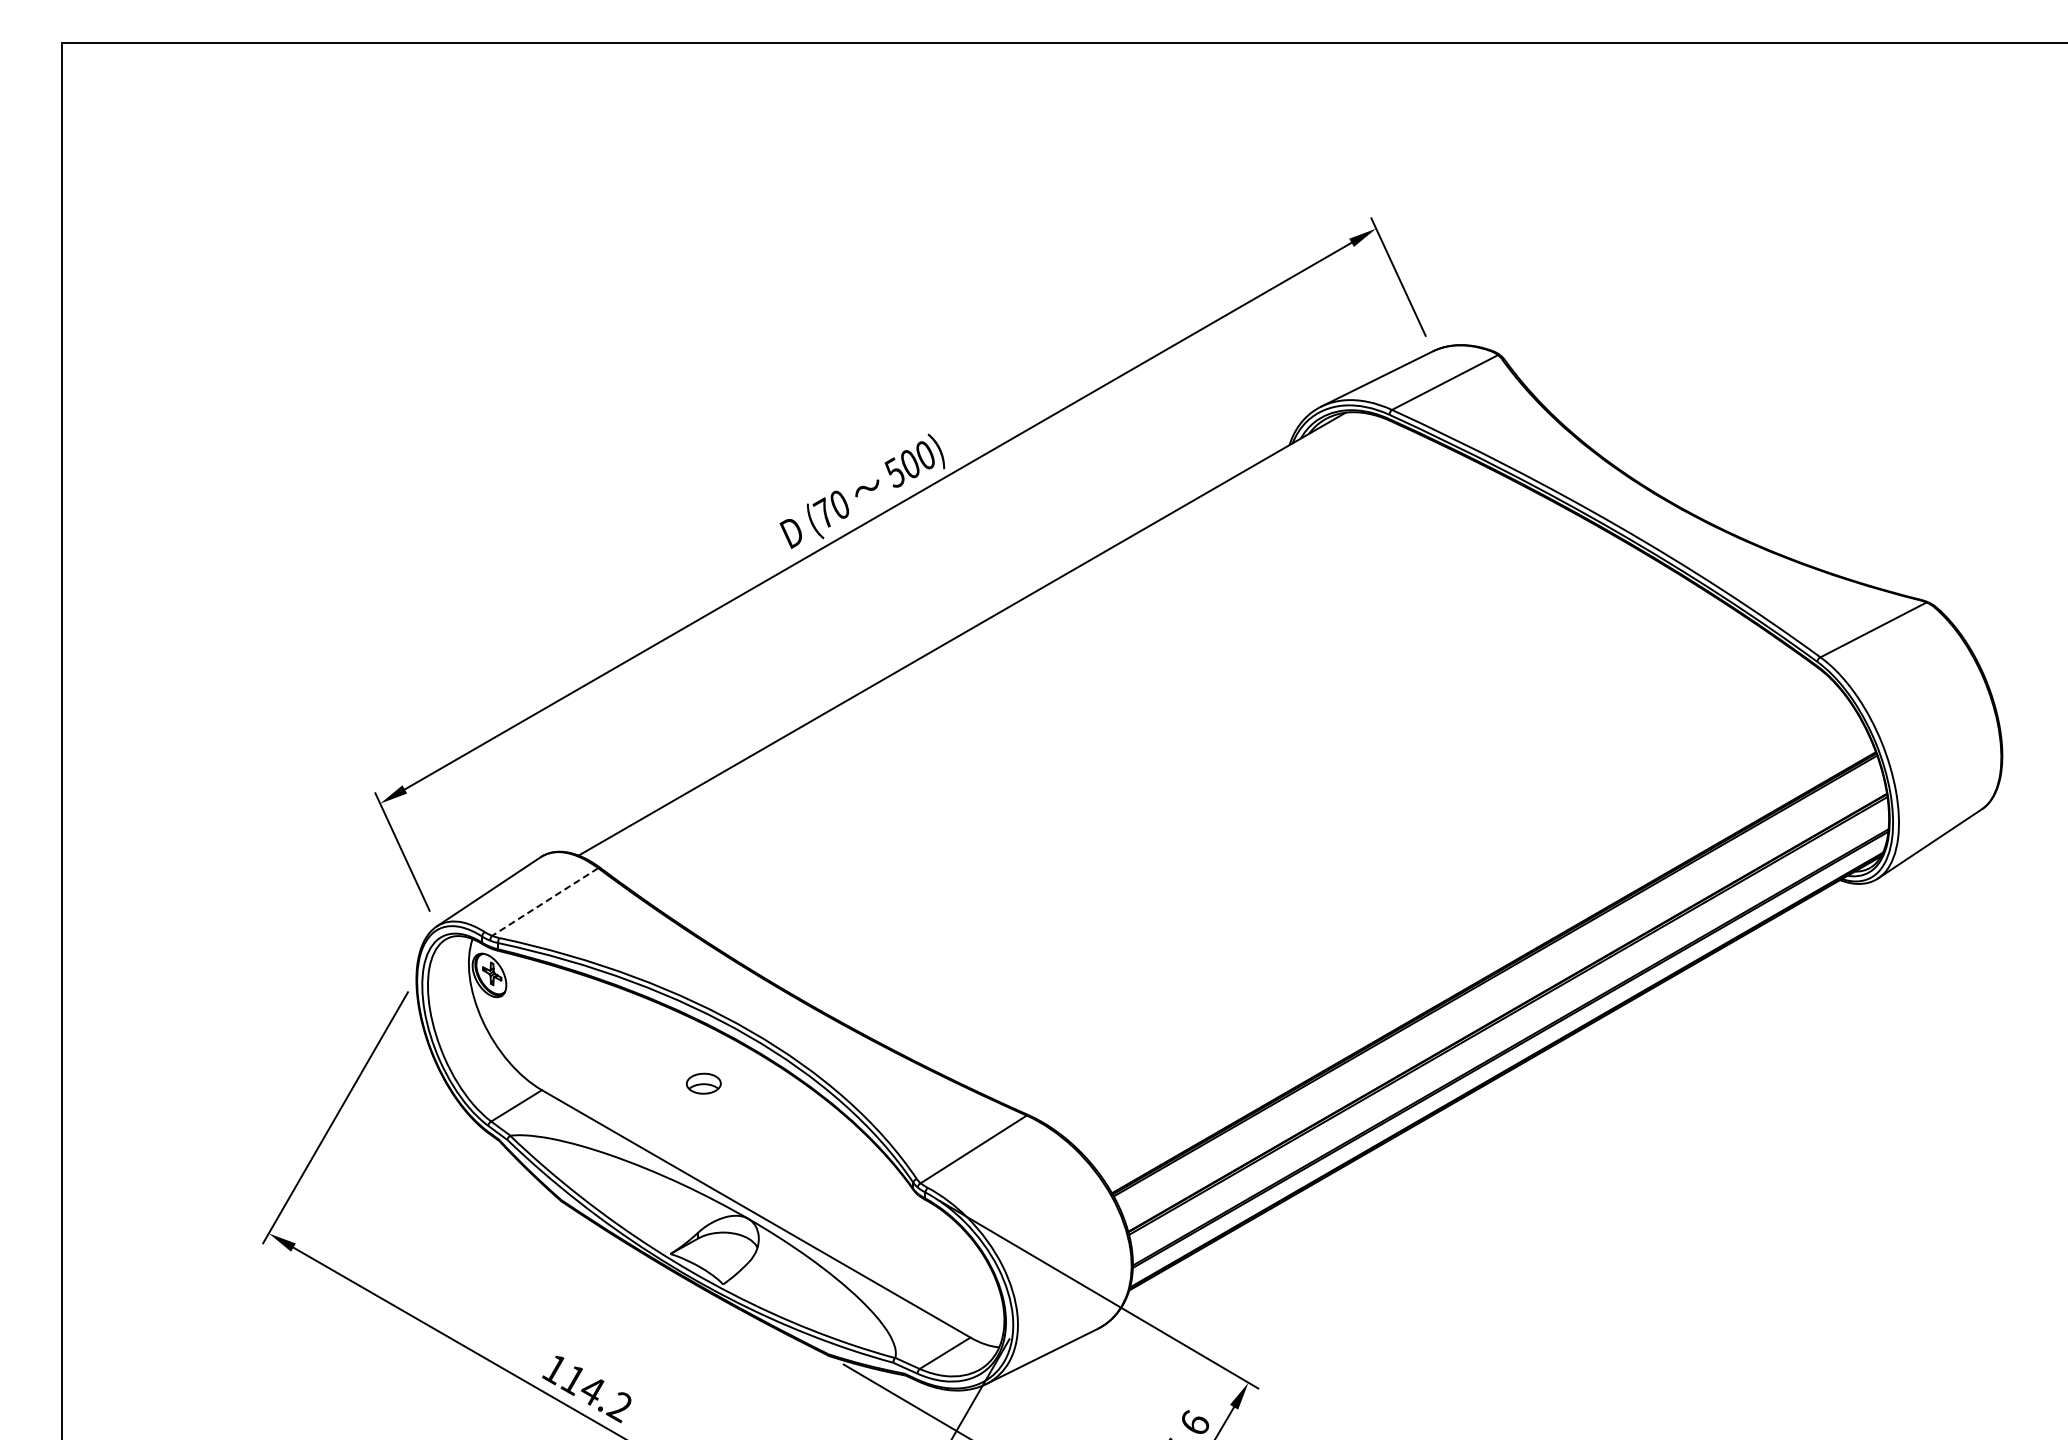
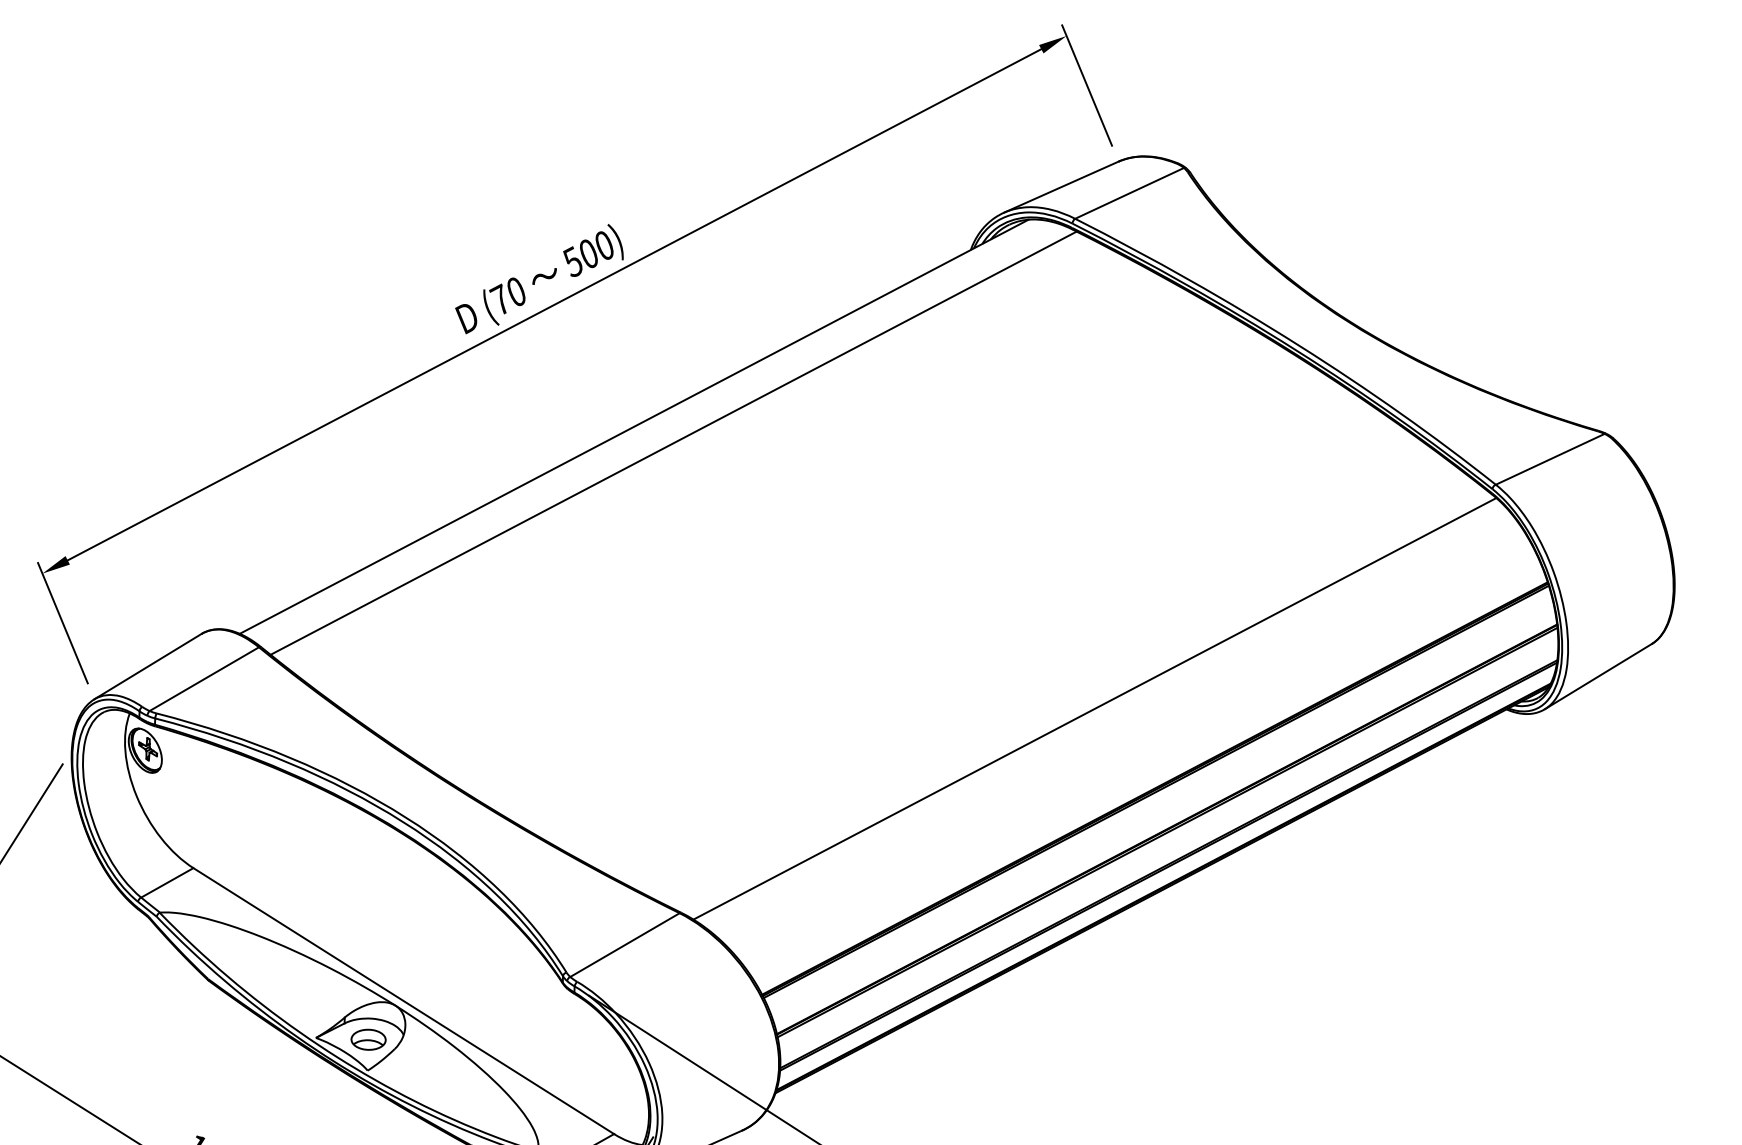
line: (1002, 648) -> (674, 442), added
line: (1430, 895) -> (1094, 708), added
line: (545, 902) -> (204, 679), dashed -> solid
part: (703, 1083) -> (368, 1039), moved

